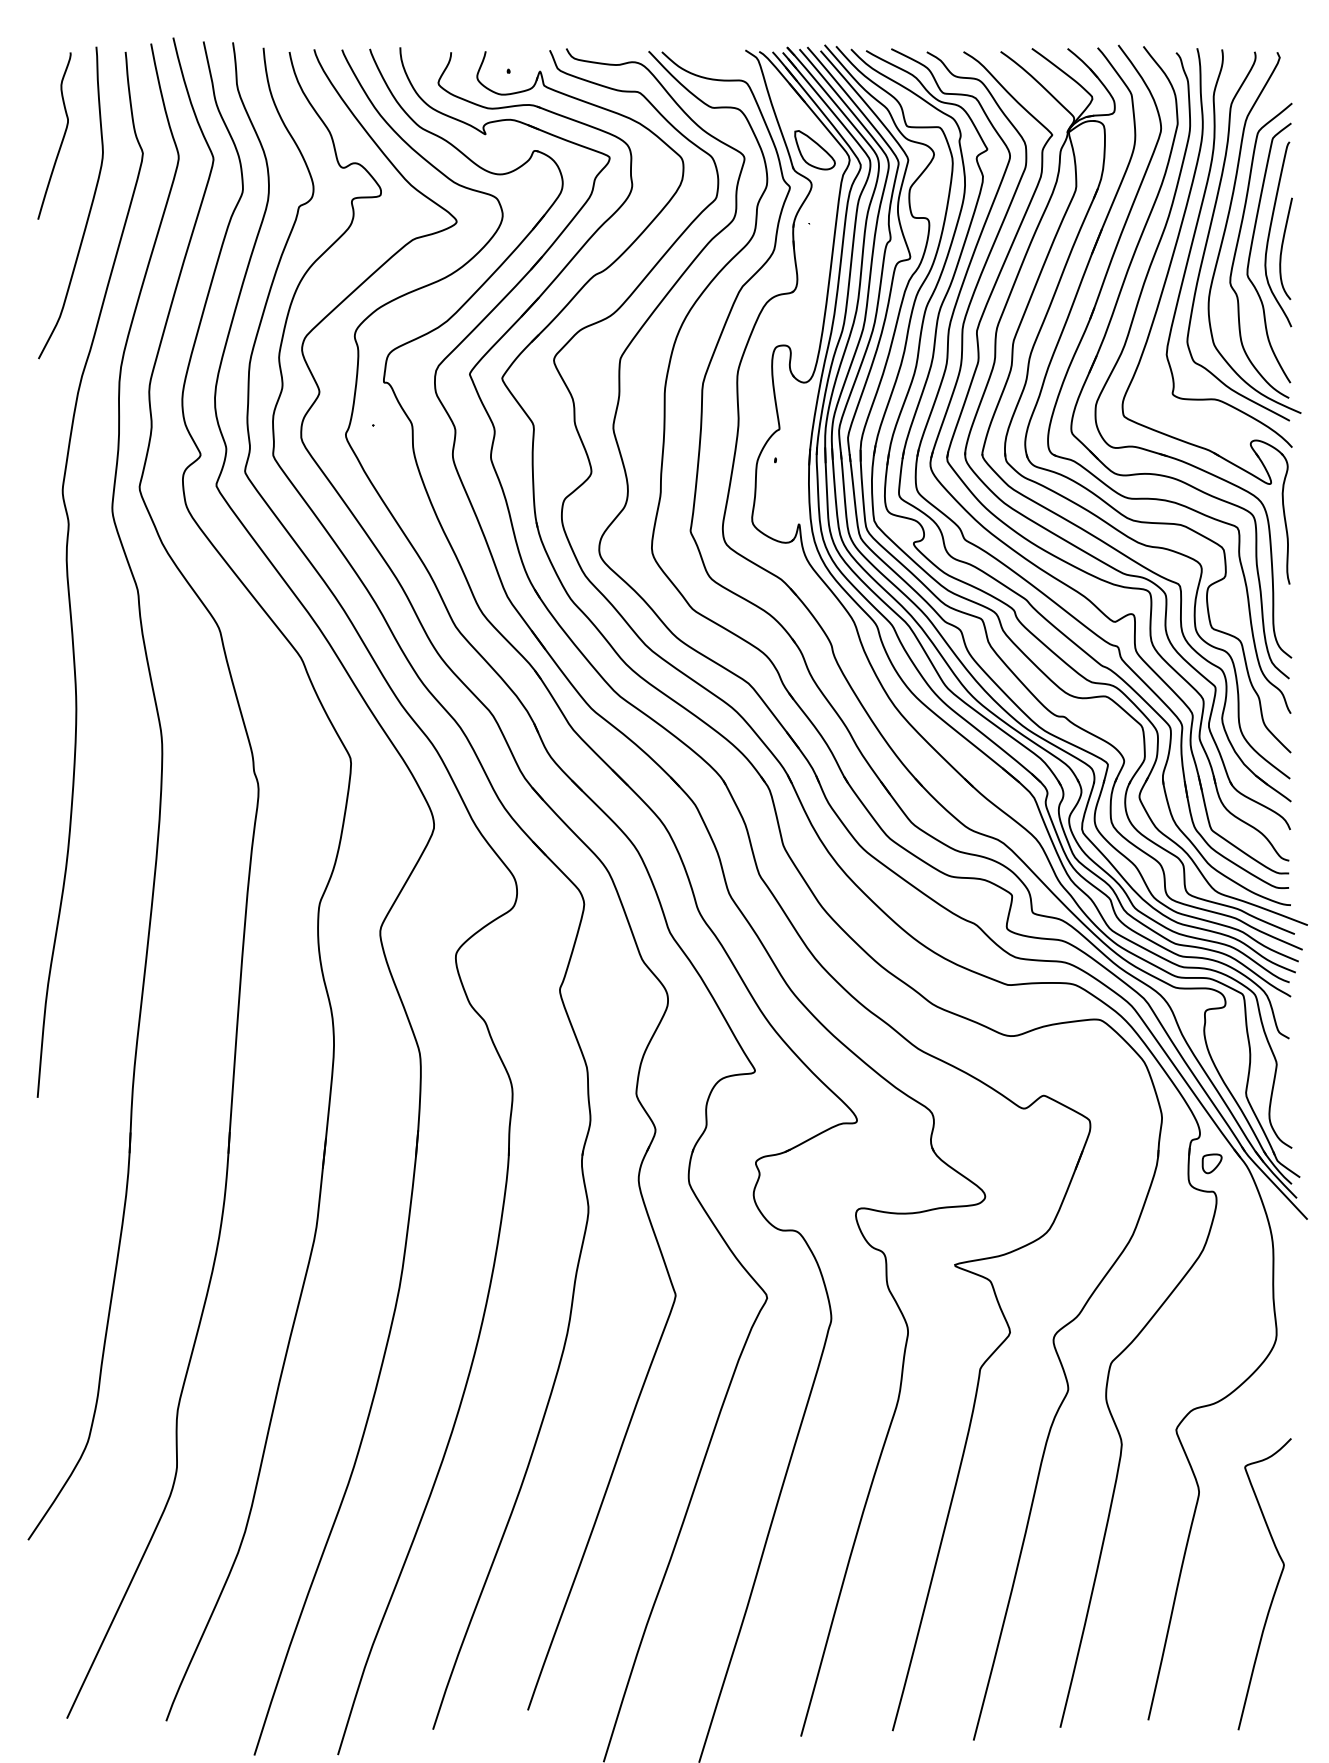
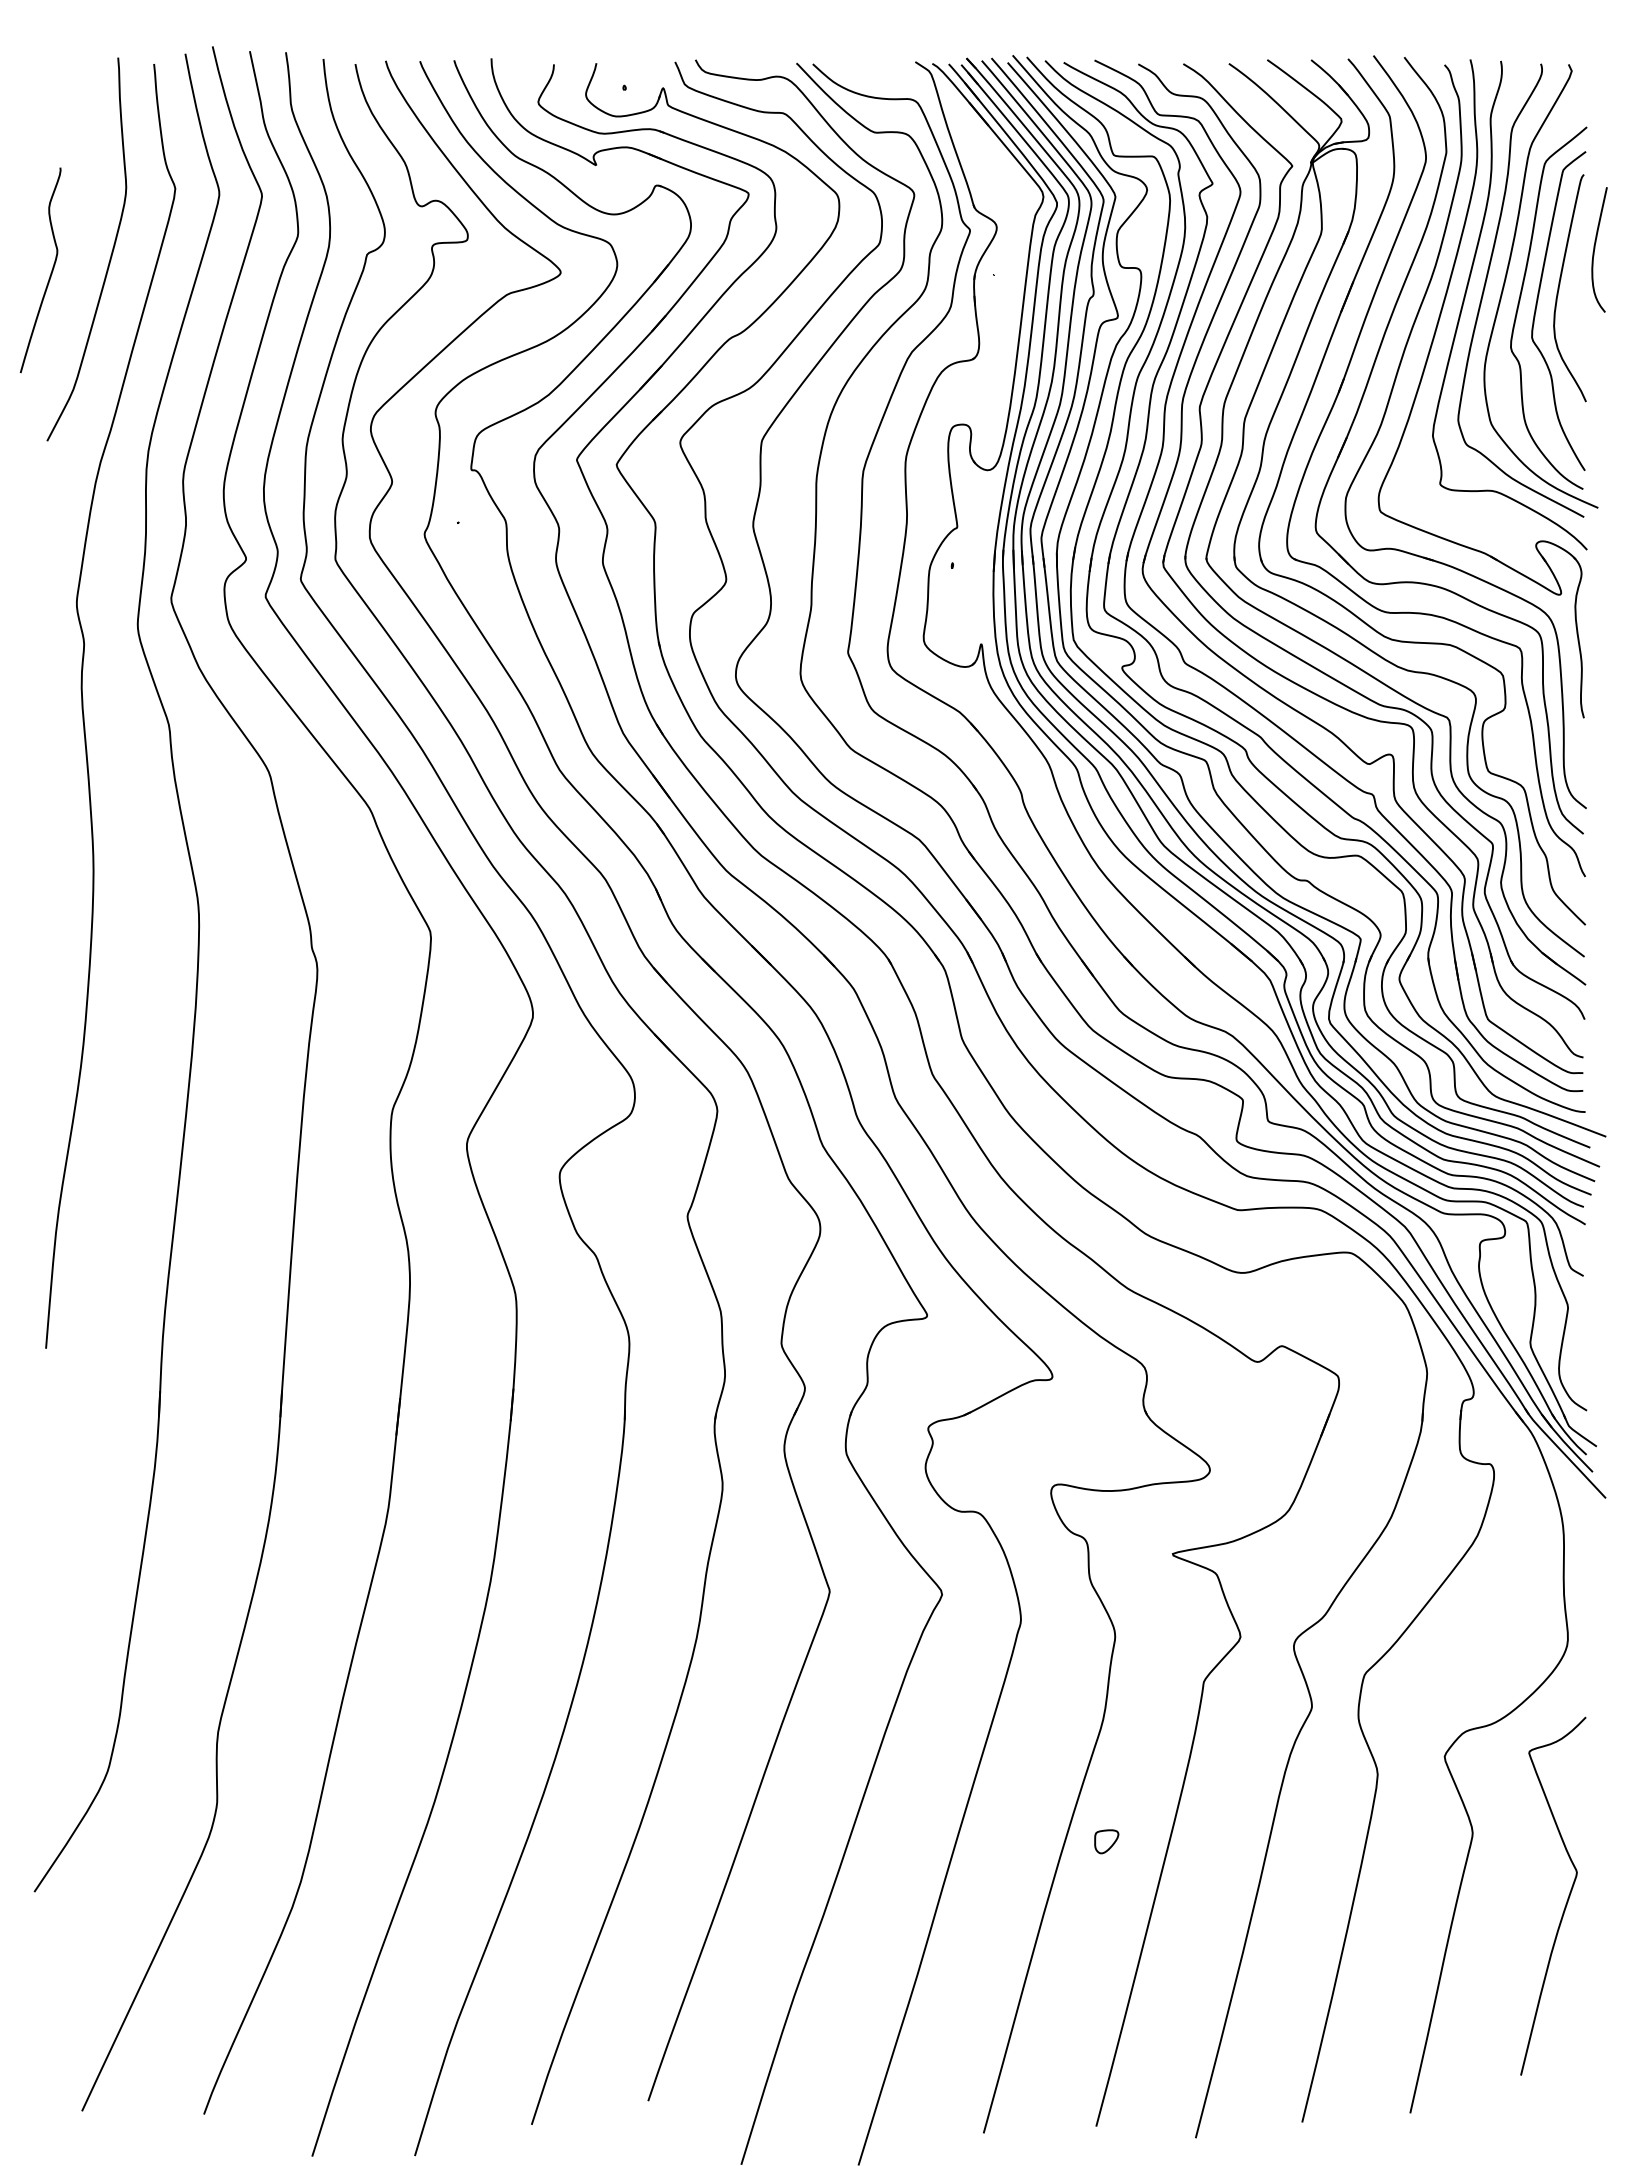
curve: (62, 138) -> (50, 273), moved
part: (814, 150) -> (1000, 184), removed
curve: (1282, 248) -> (1595, 249), moved
part: (1211, 1163) -> (1106, 1841), moved
curve: (1276, 1586) -> (1567, 1898), moved

